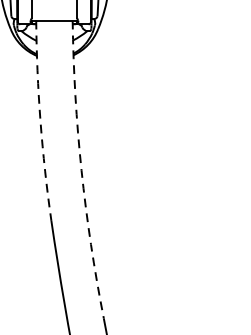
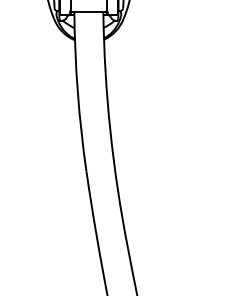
arc: (40, 121) -> (77, 92), dashed -> solid
arc: (81, 170) -> (110, 131), dashed -> solid

